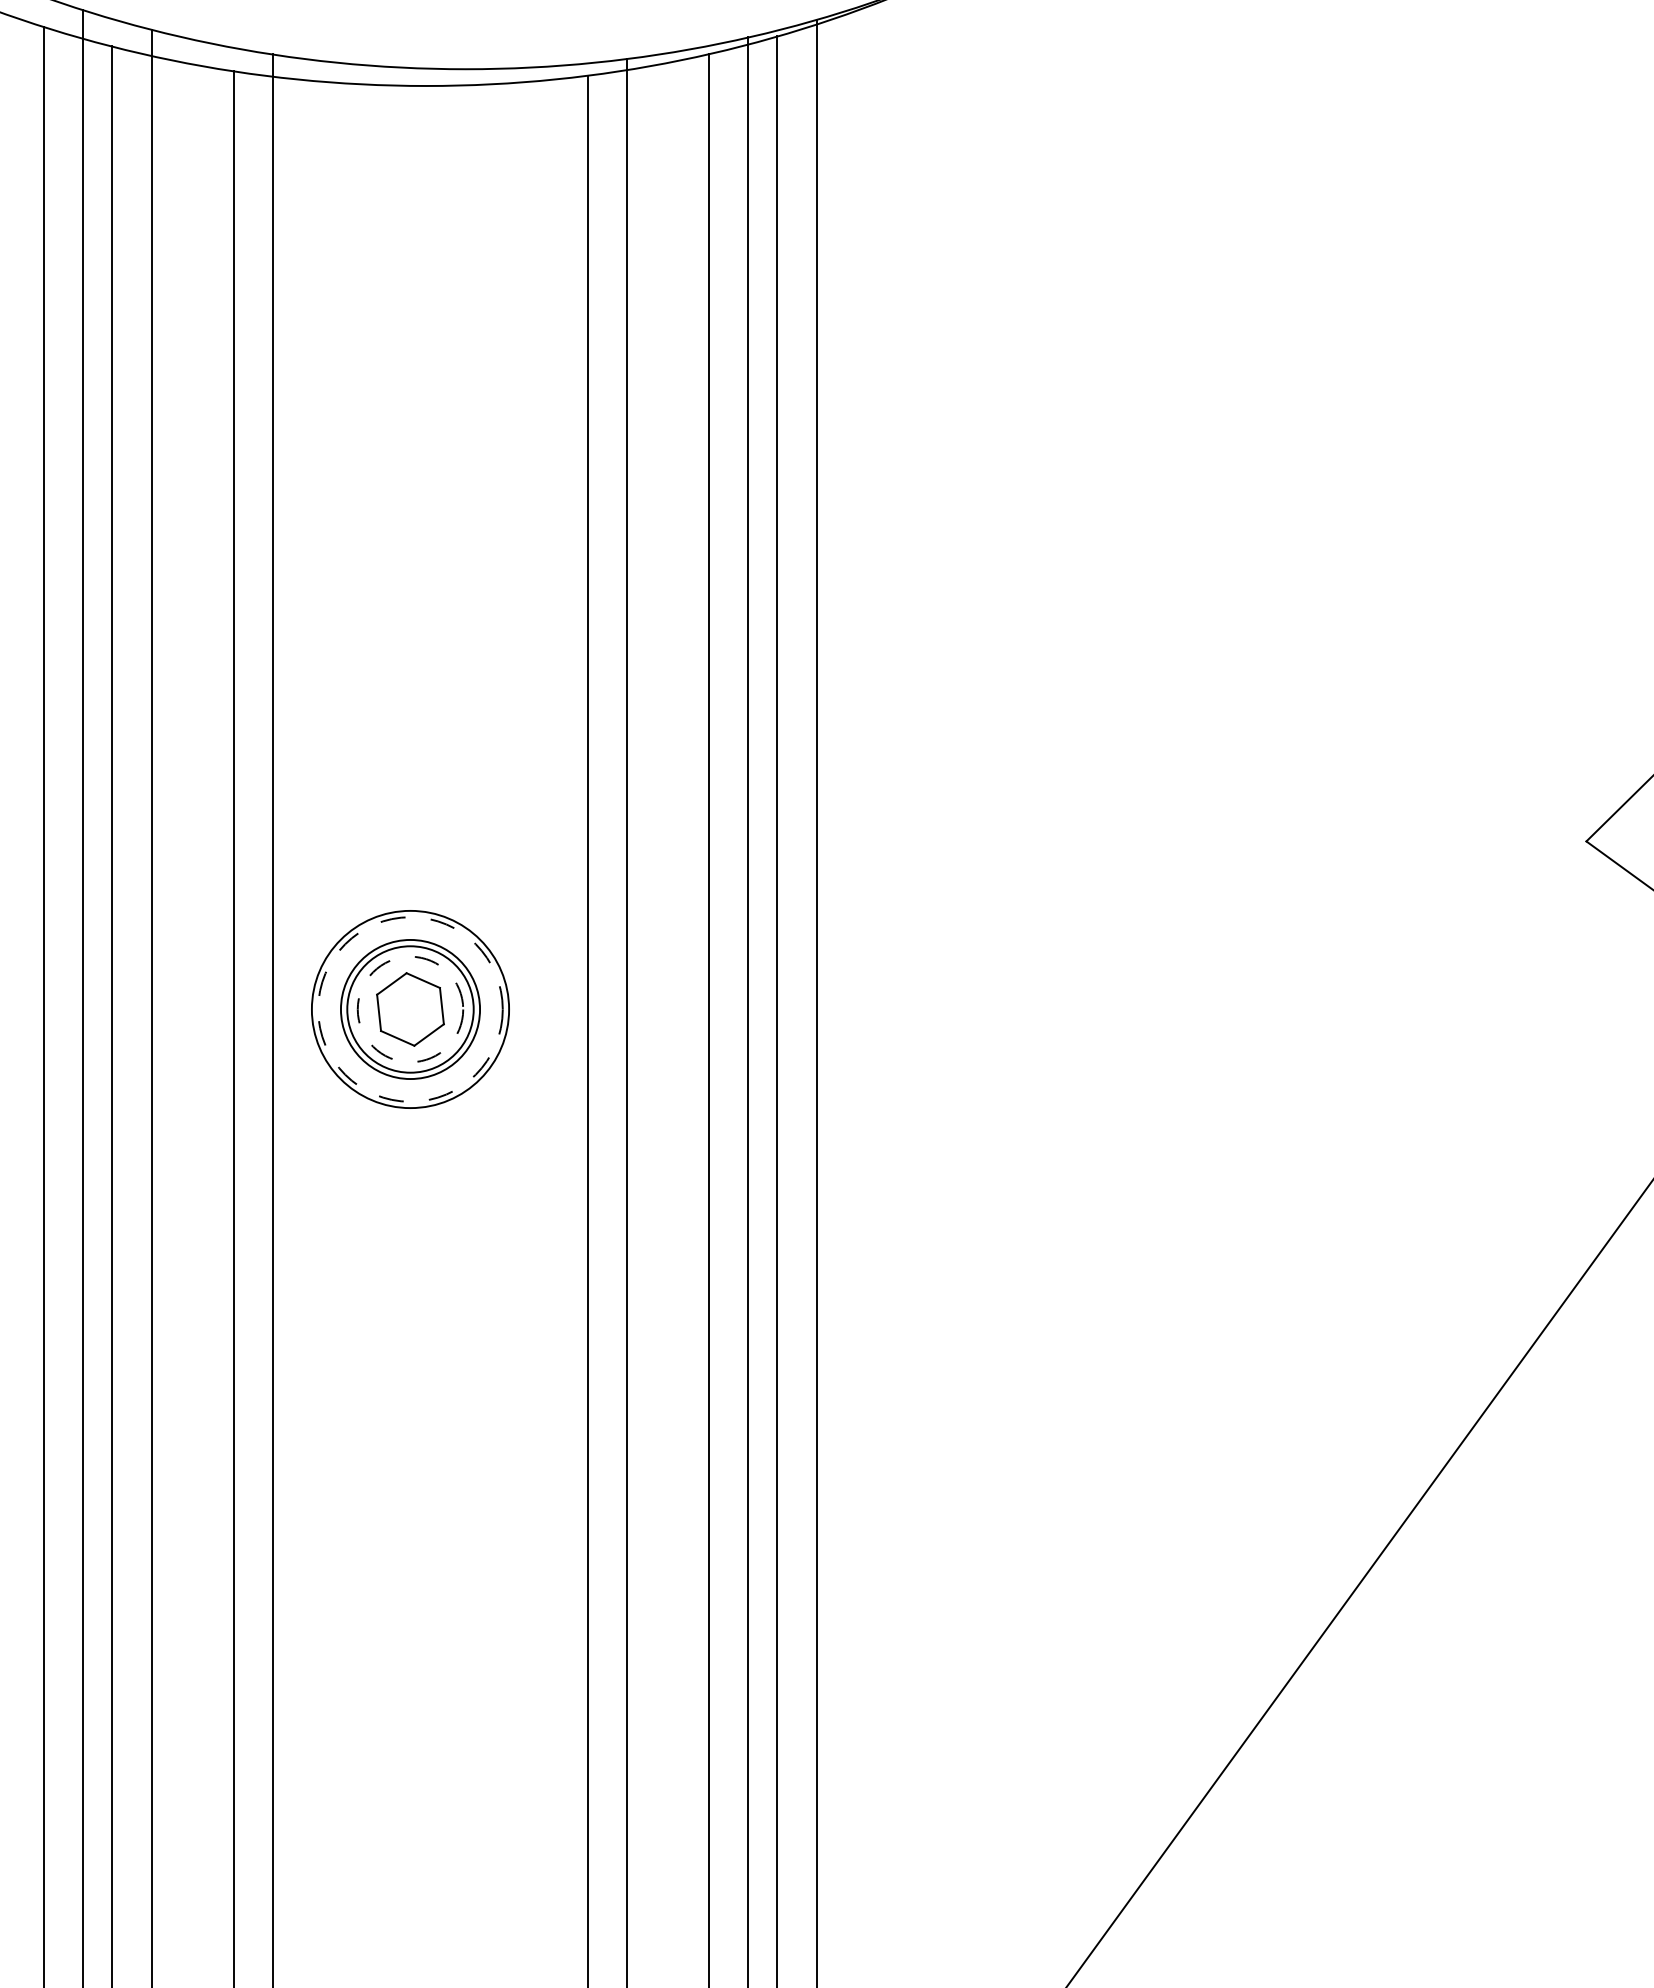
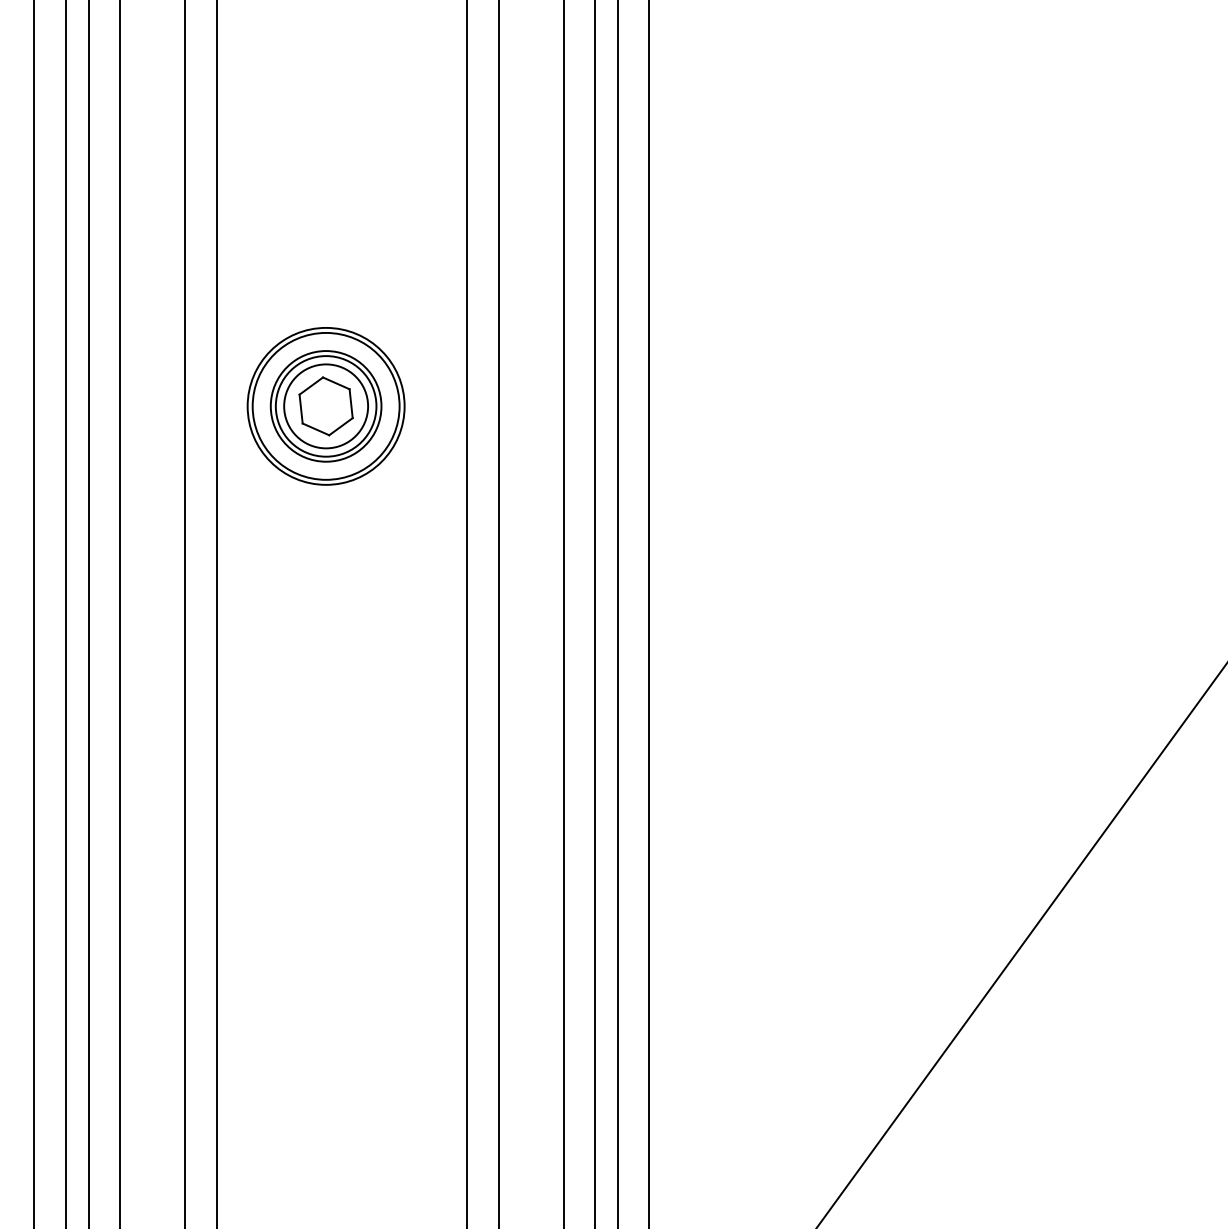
circle: (410, 1009) -> (326, 406), dashed -> solid
circle: (410, 1009) -> (326, 406), dashed -> solid

